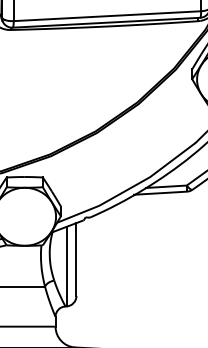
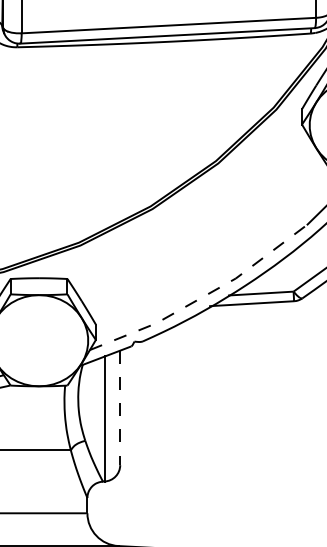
line: (130, 188) -> (205, 296), solid -> dashed
line: (76, 260) -> (120, 409), solid -> dashed

